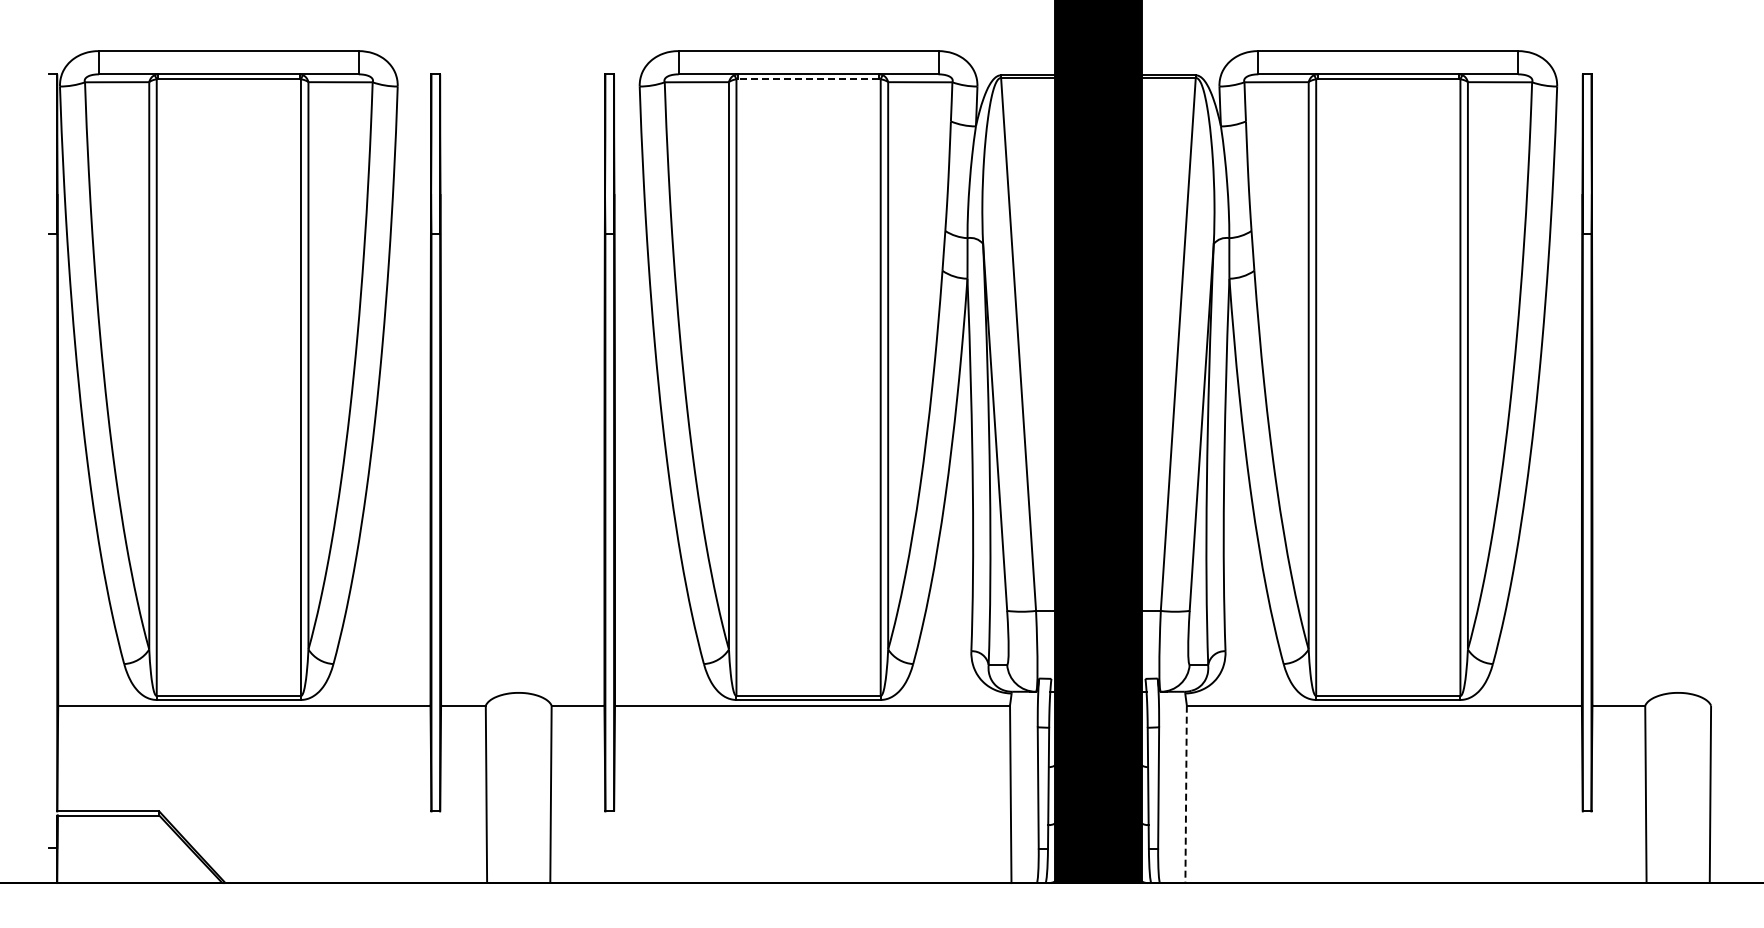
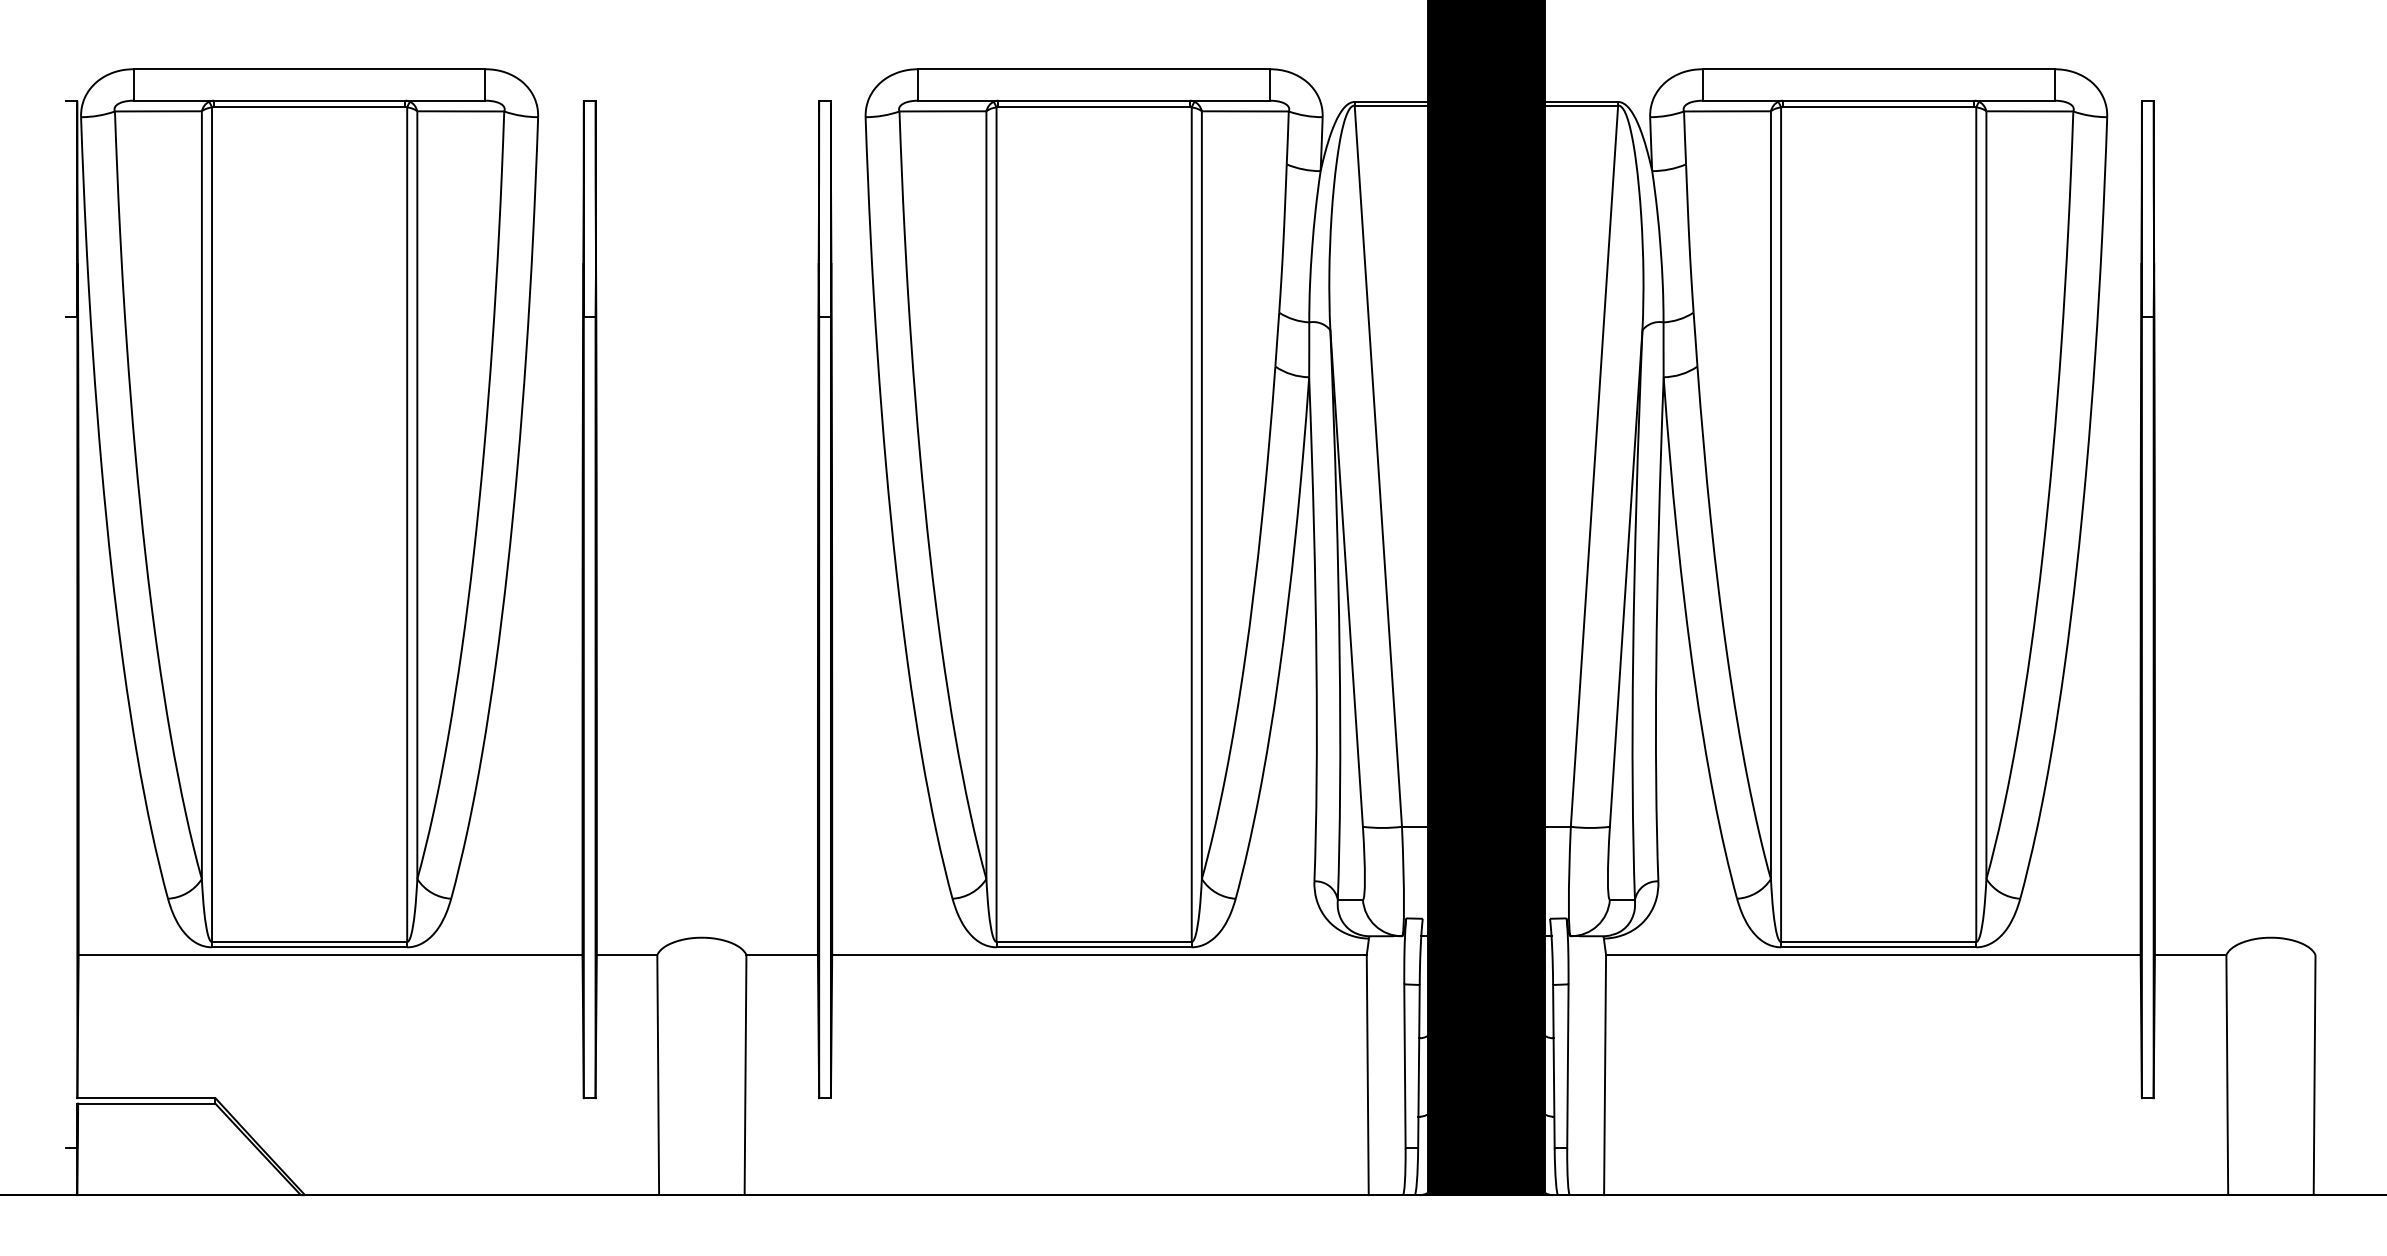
line: (808, 79) -> (1094, 107), dashed -> solid
line: (1186, 794) -> (1605, 1075), dashed -> solid

